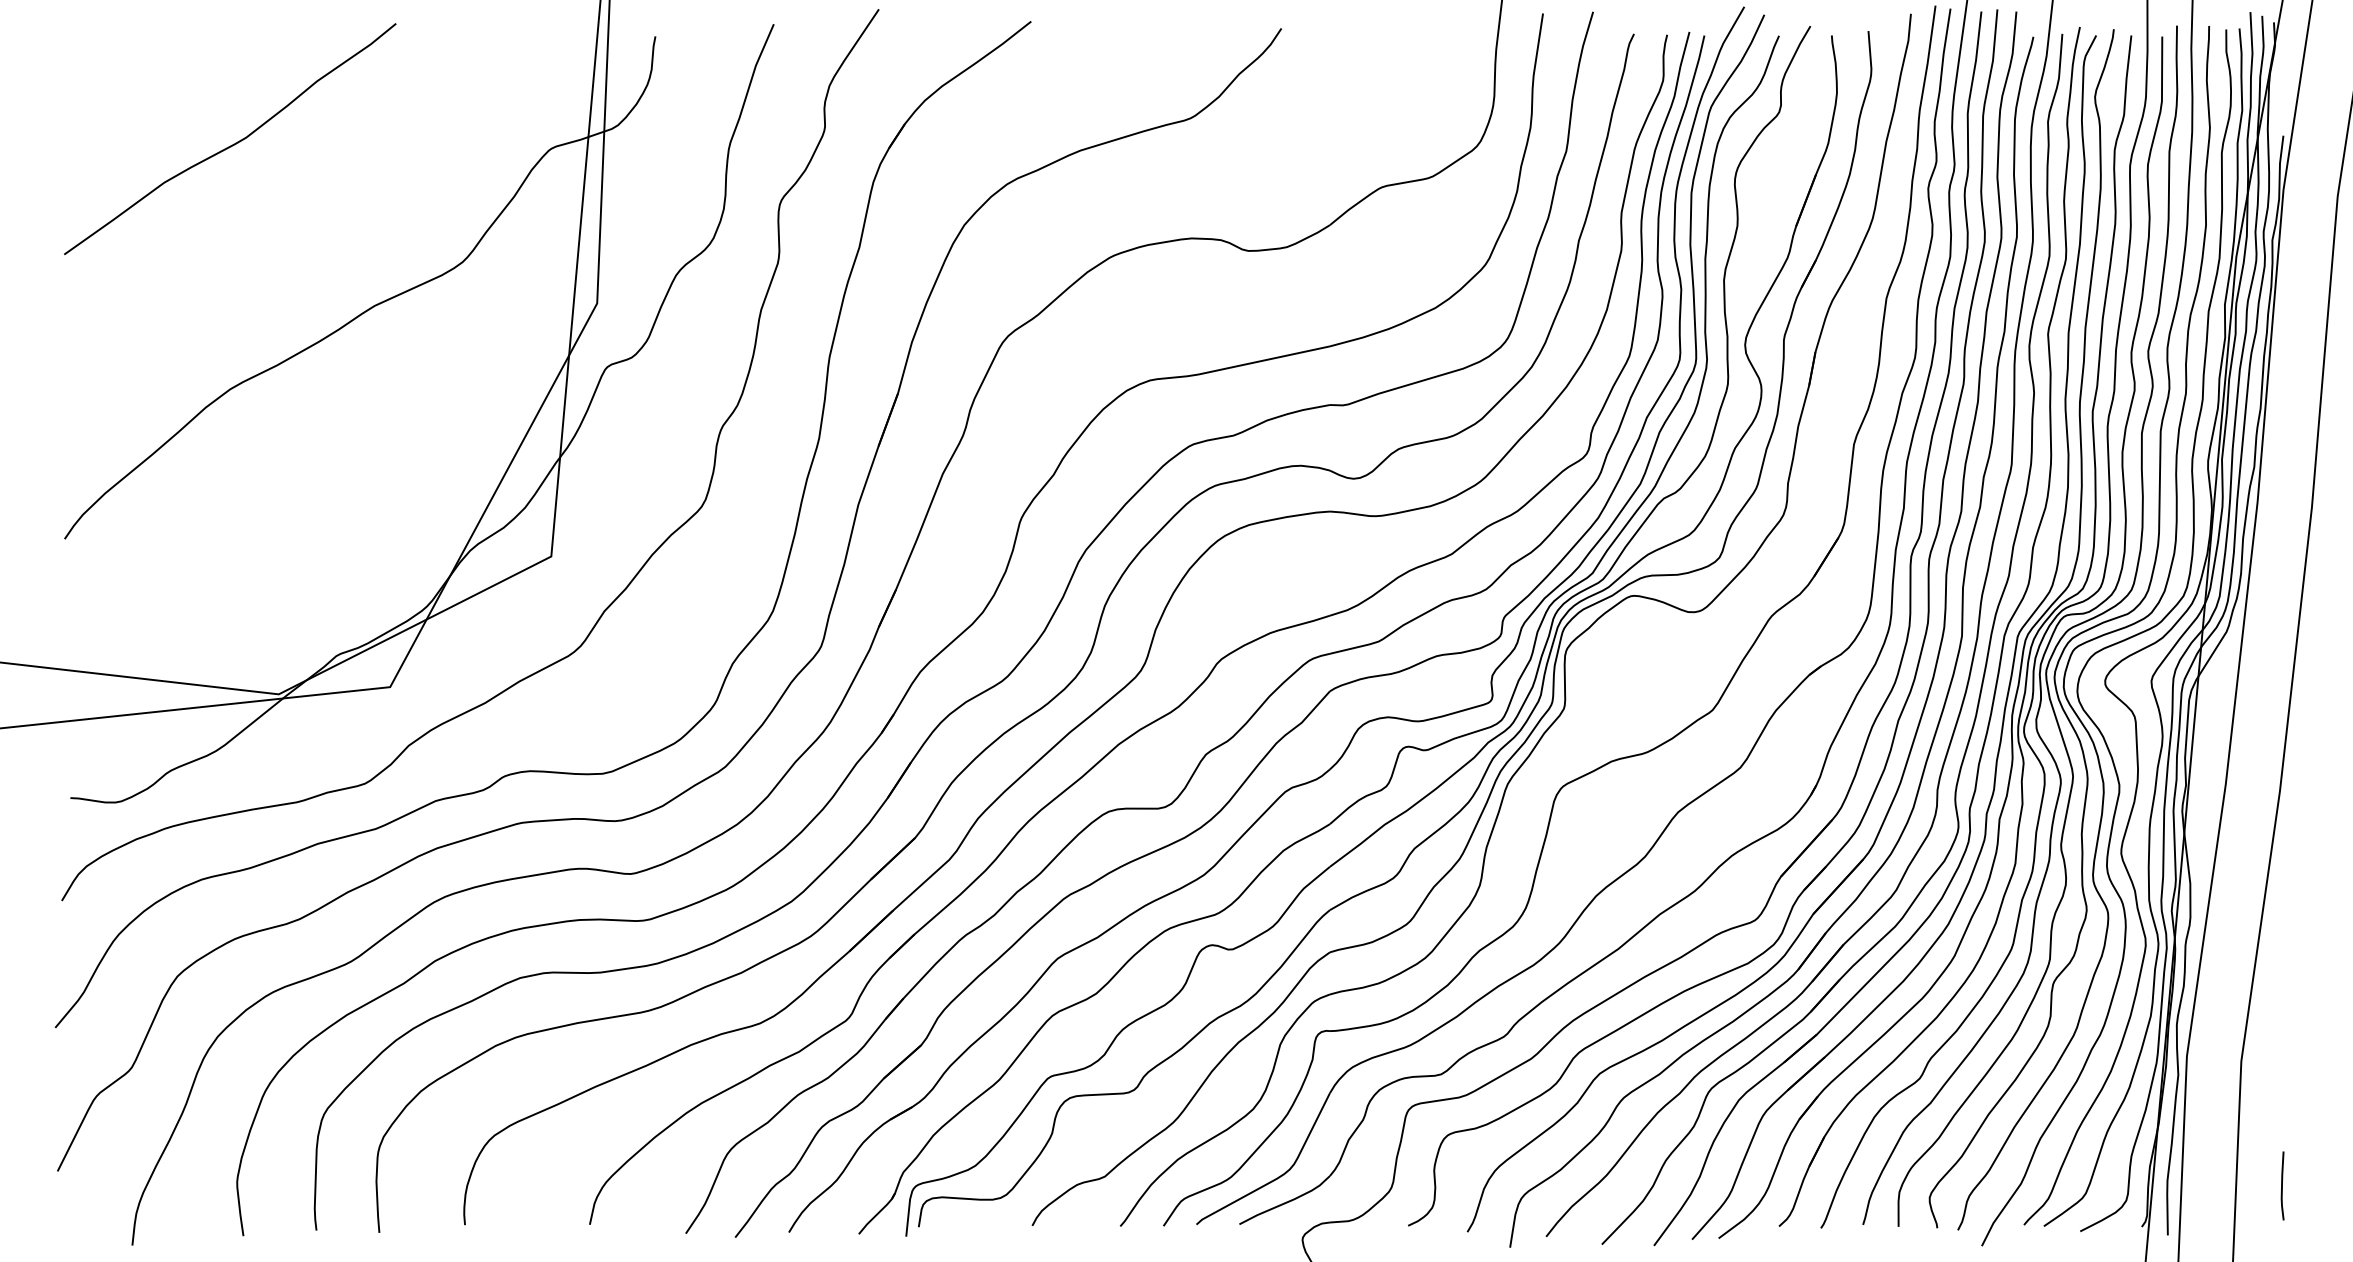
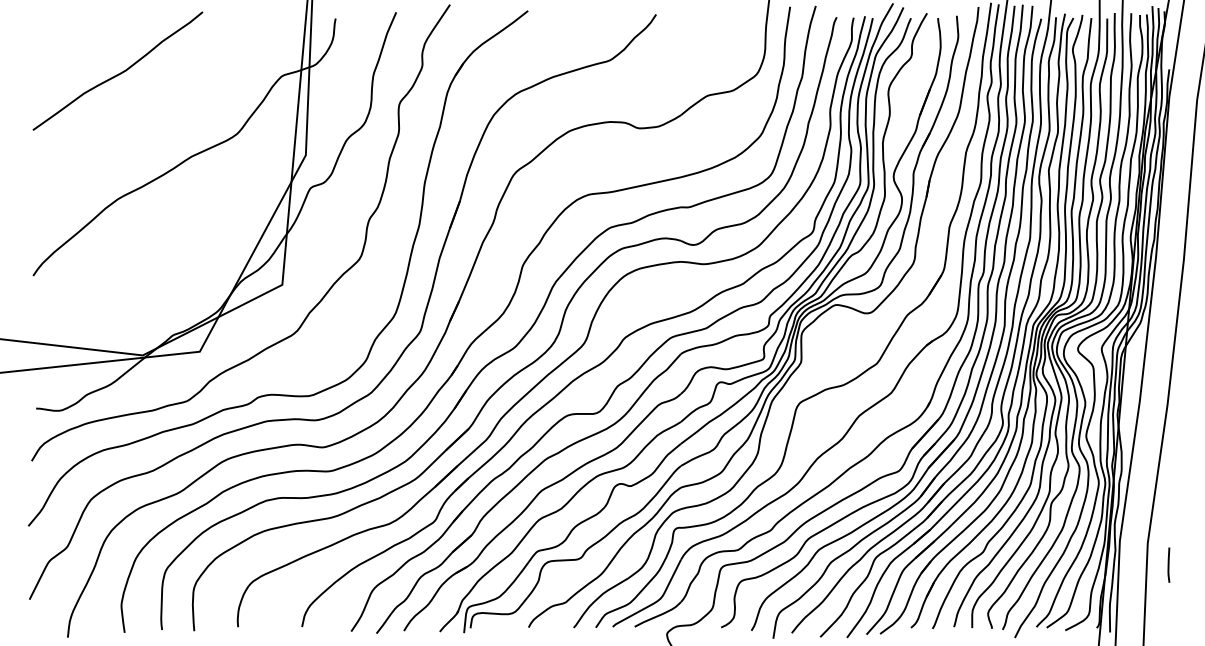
line: (2281, 1184) -> (1168, 564), moved

